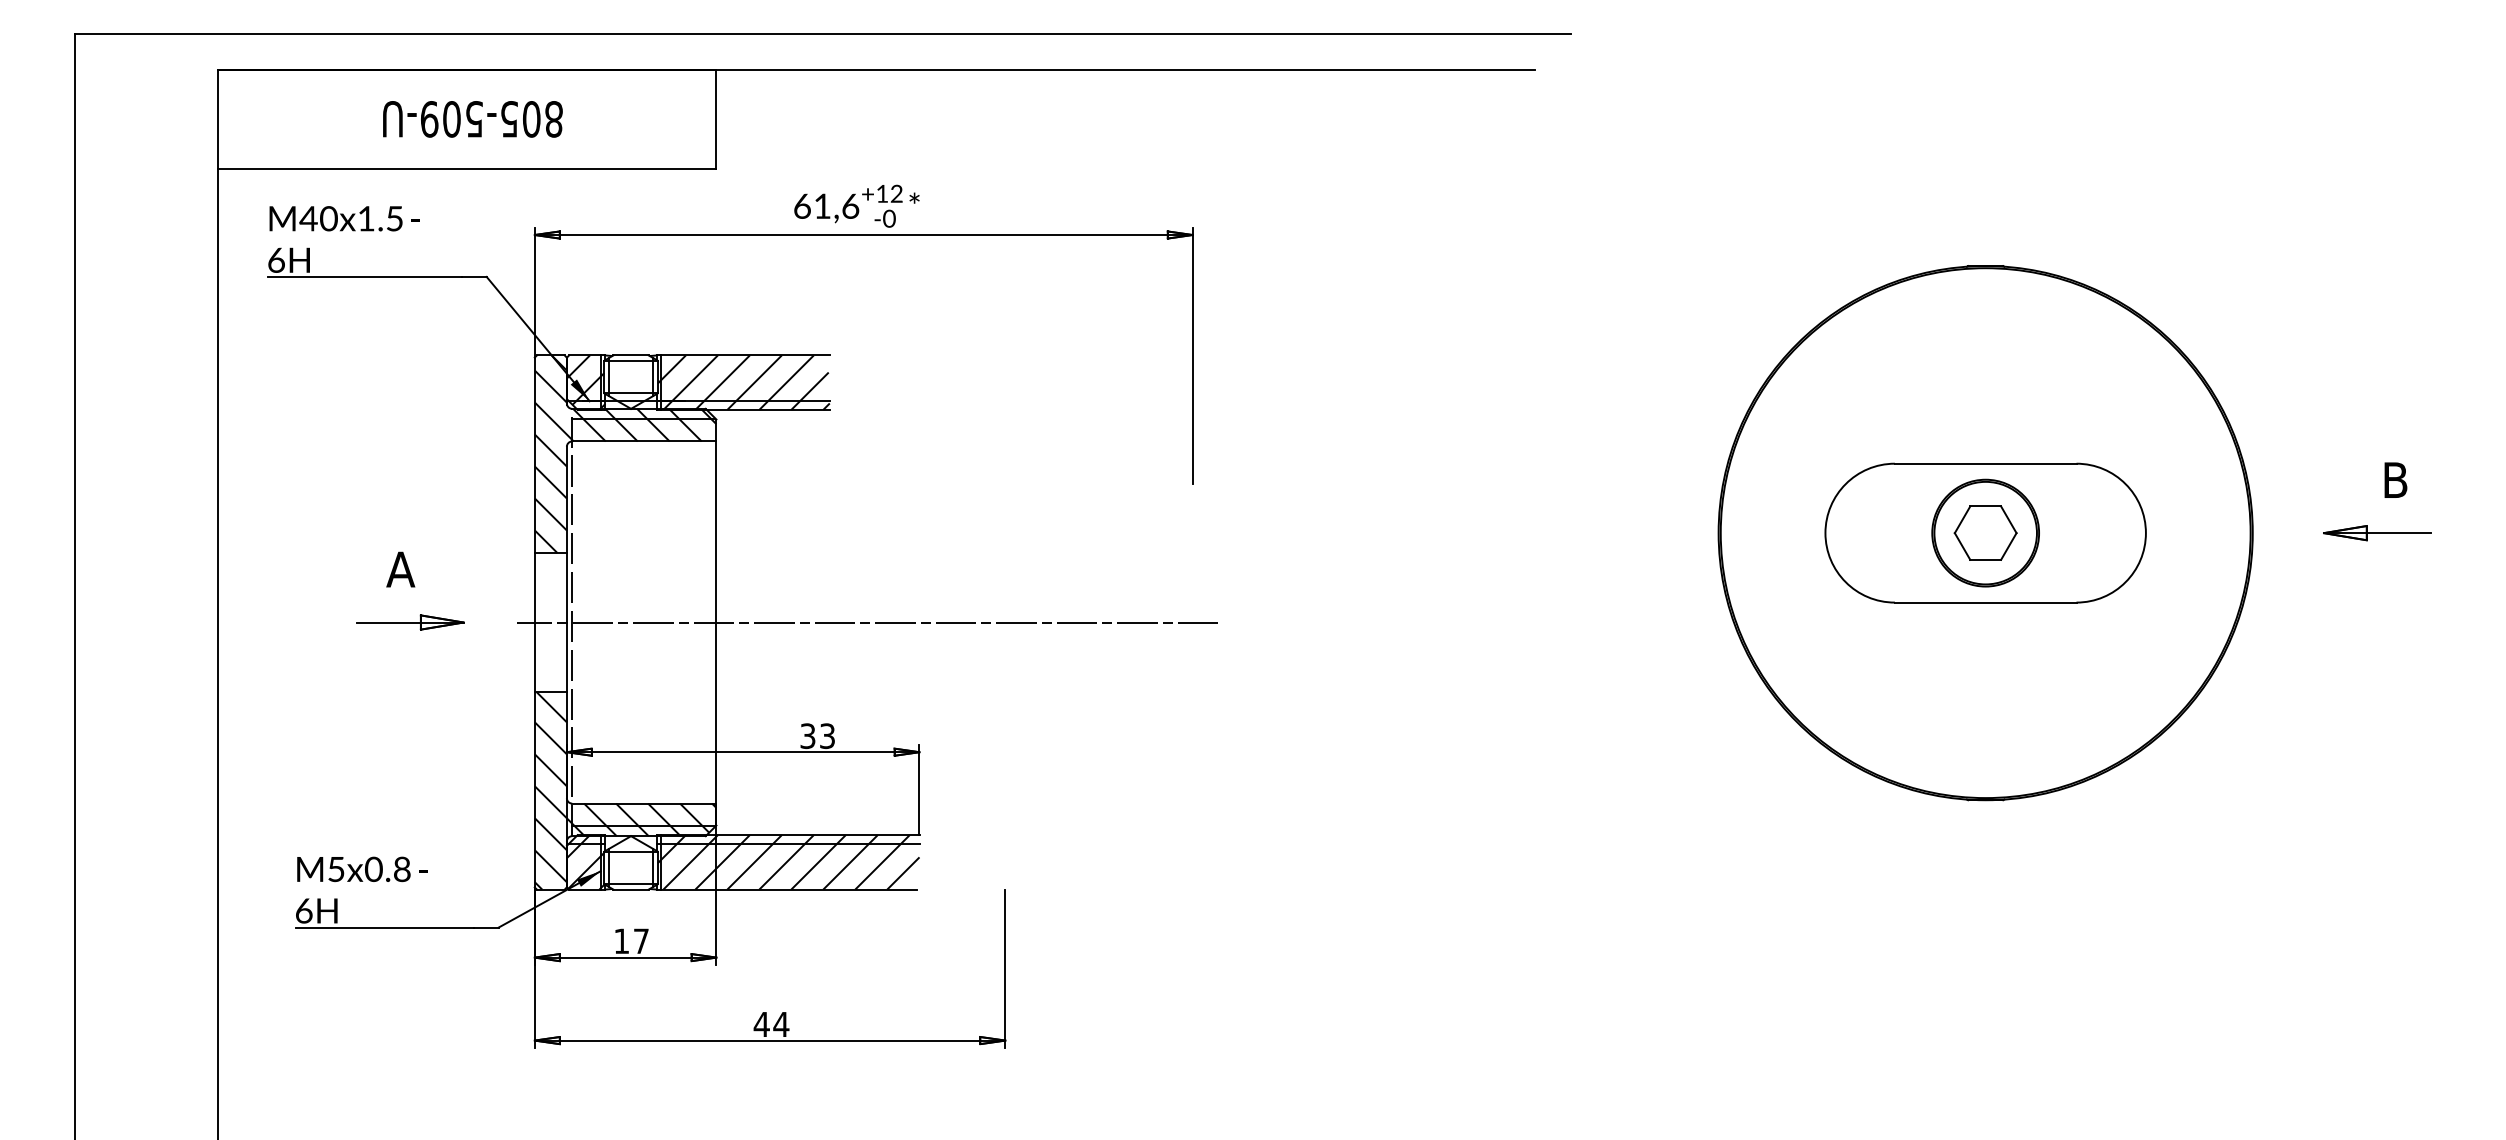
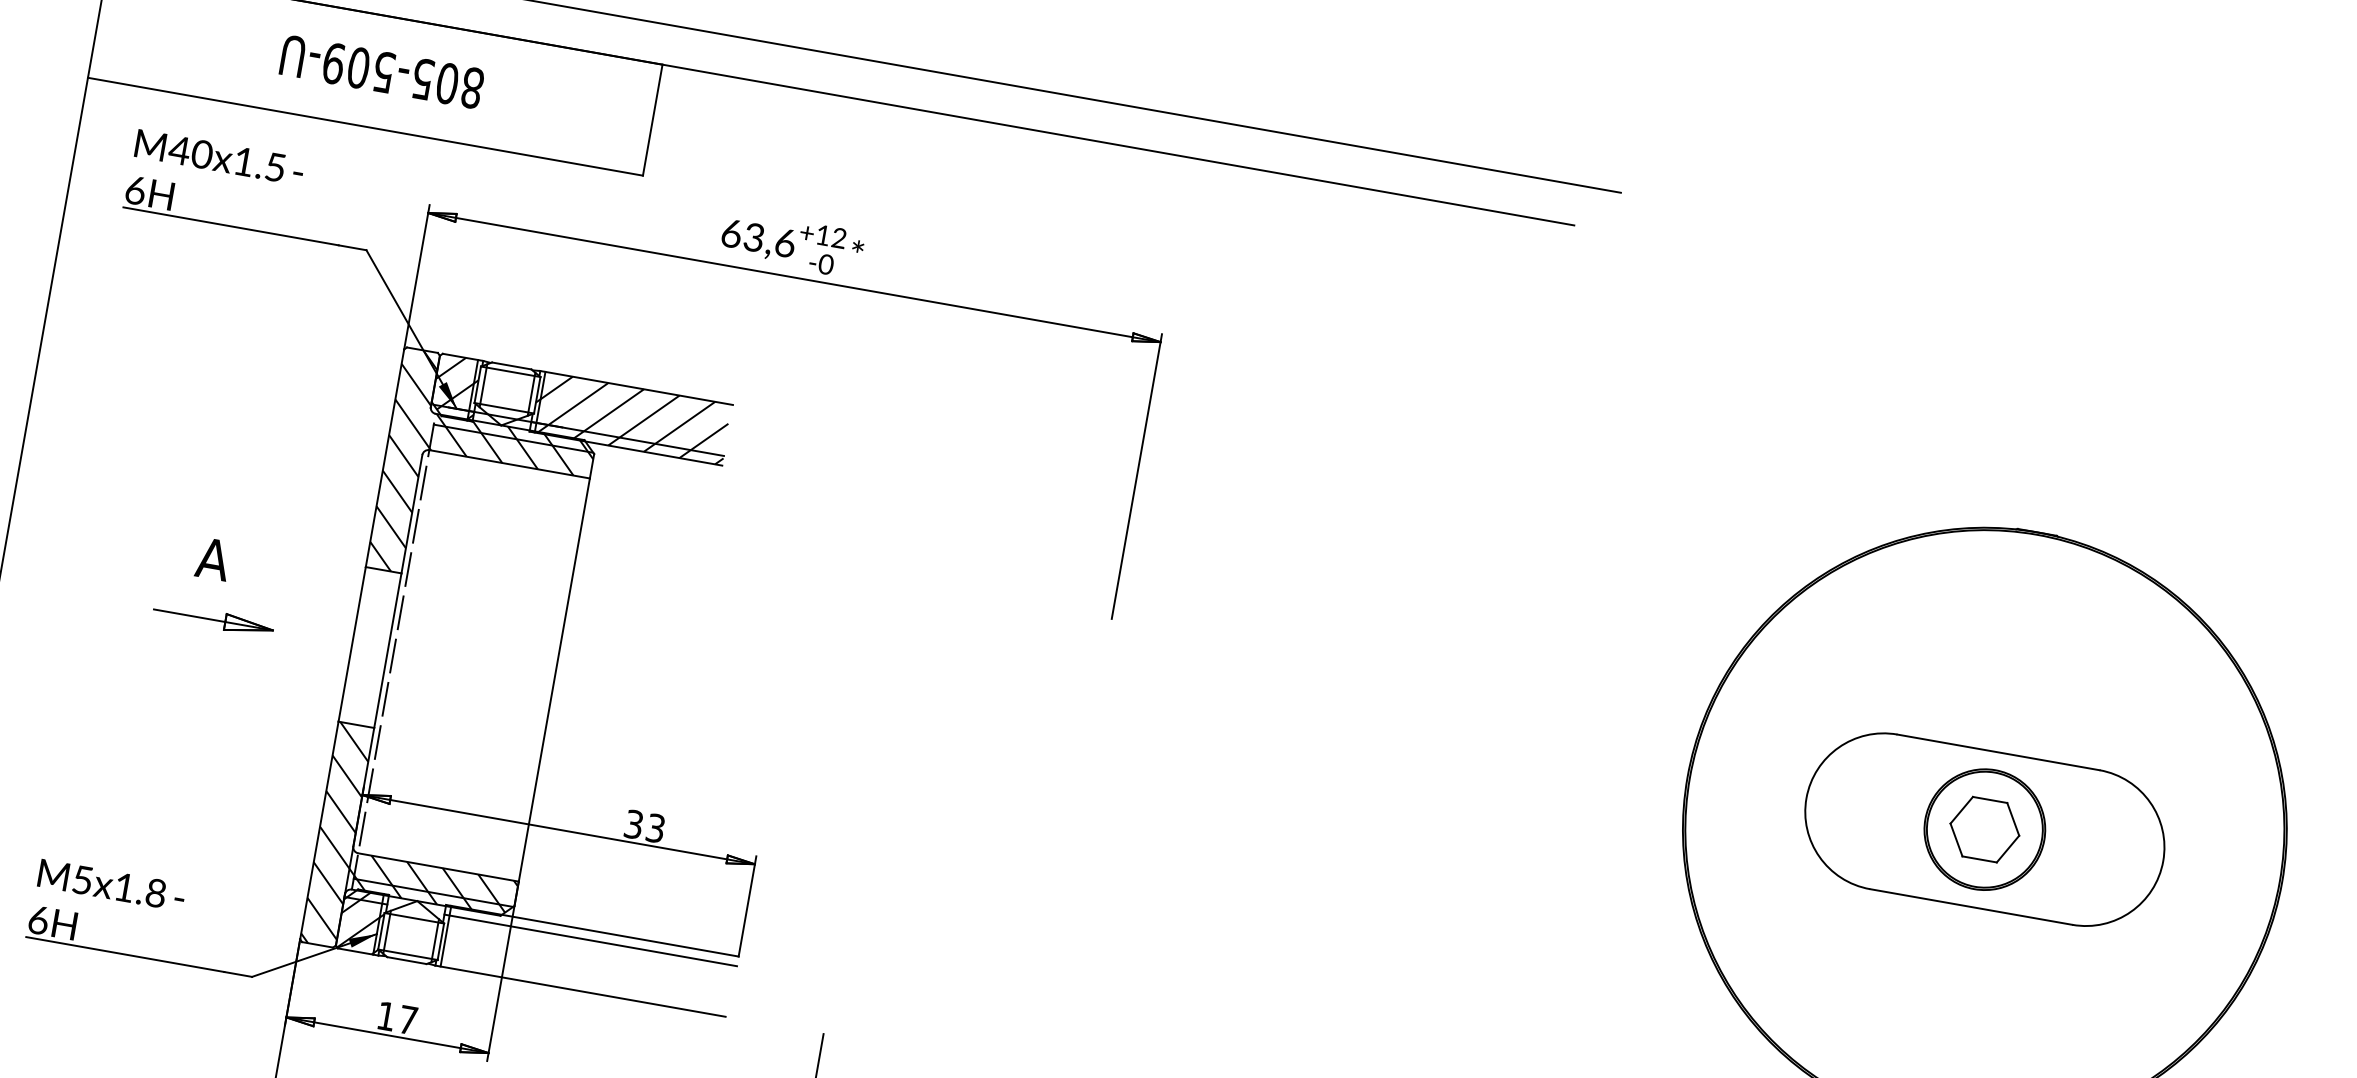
text: (822, 205) -> (754, 236), 61,6 -> 63,6
line: (867, 622) -> (722, 709), removed
hatch: (788, 862) -> (587, 961), removed
text: (373, 868) -> (124, 886), M5x0.8 -> M5x1.8

